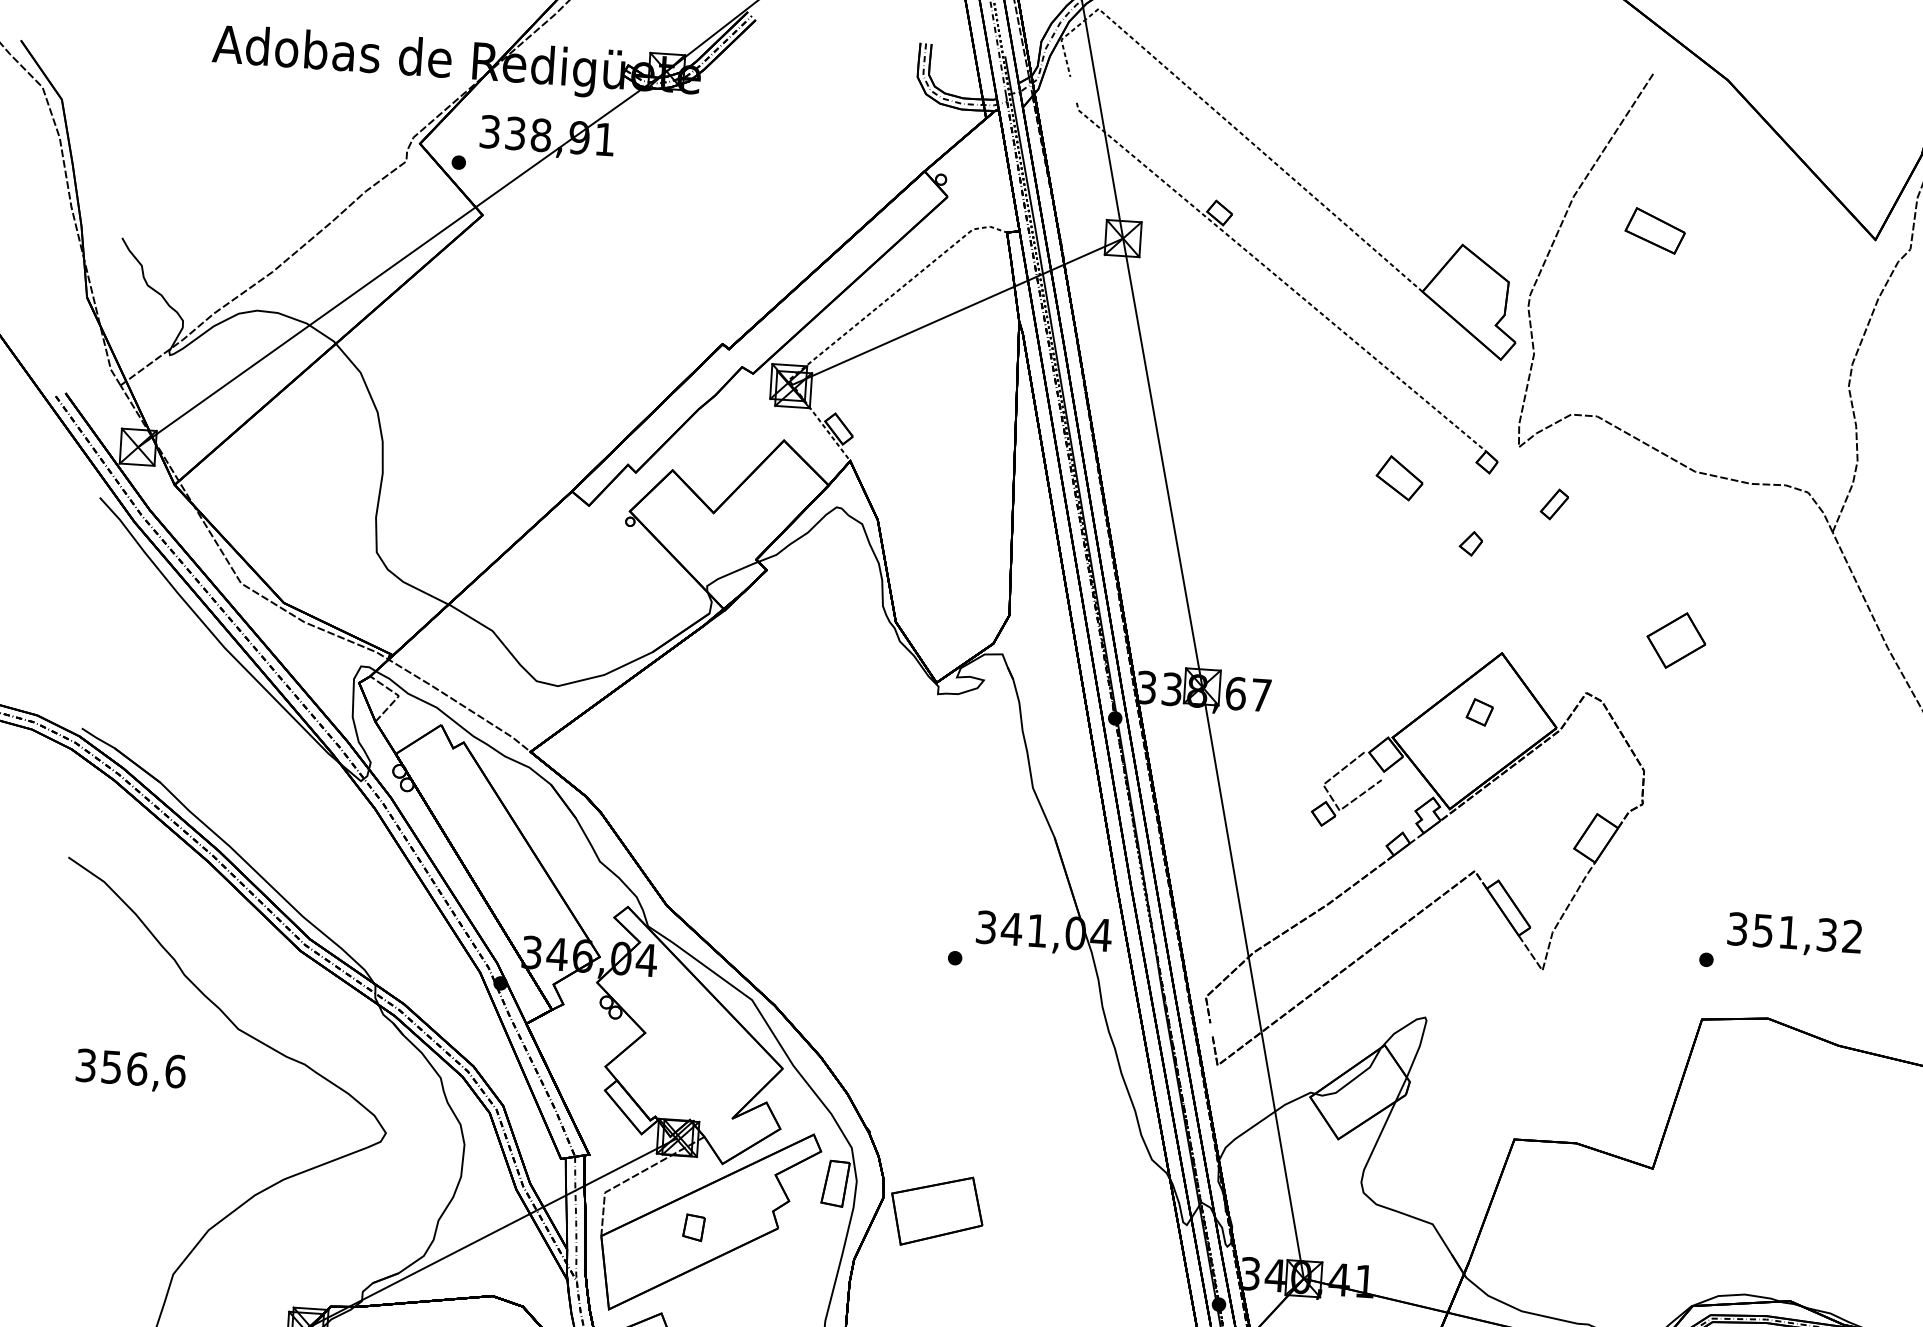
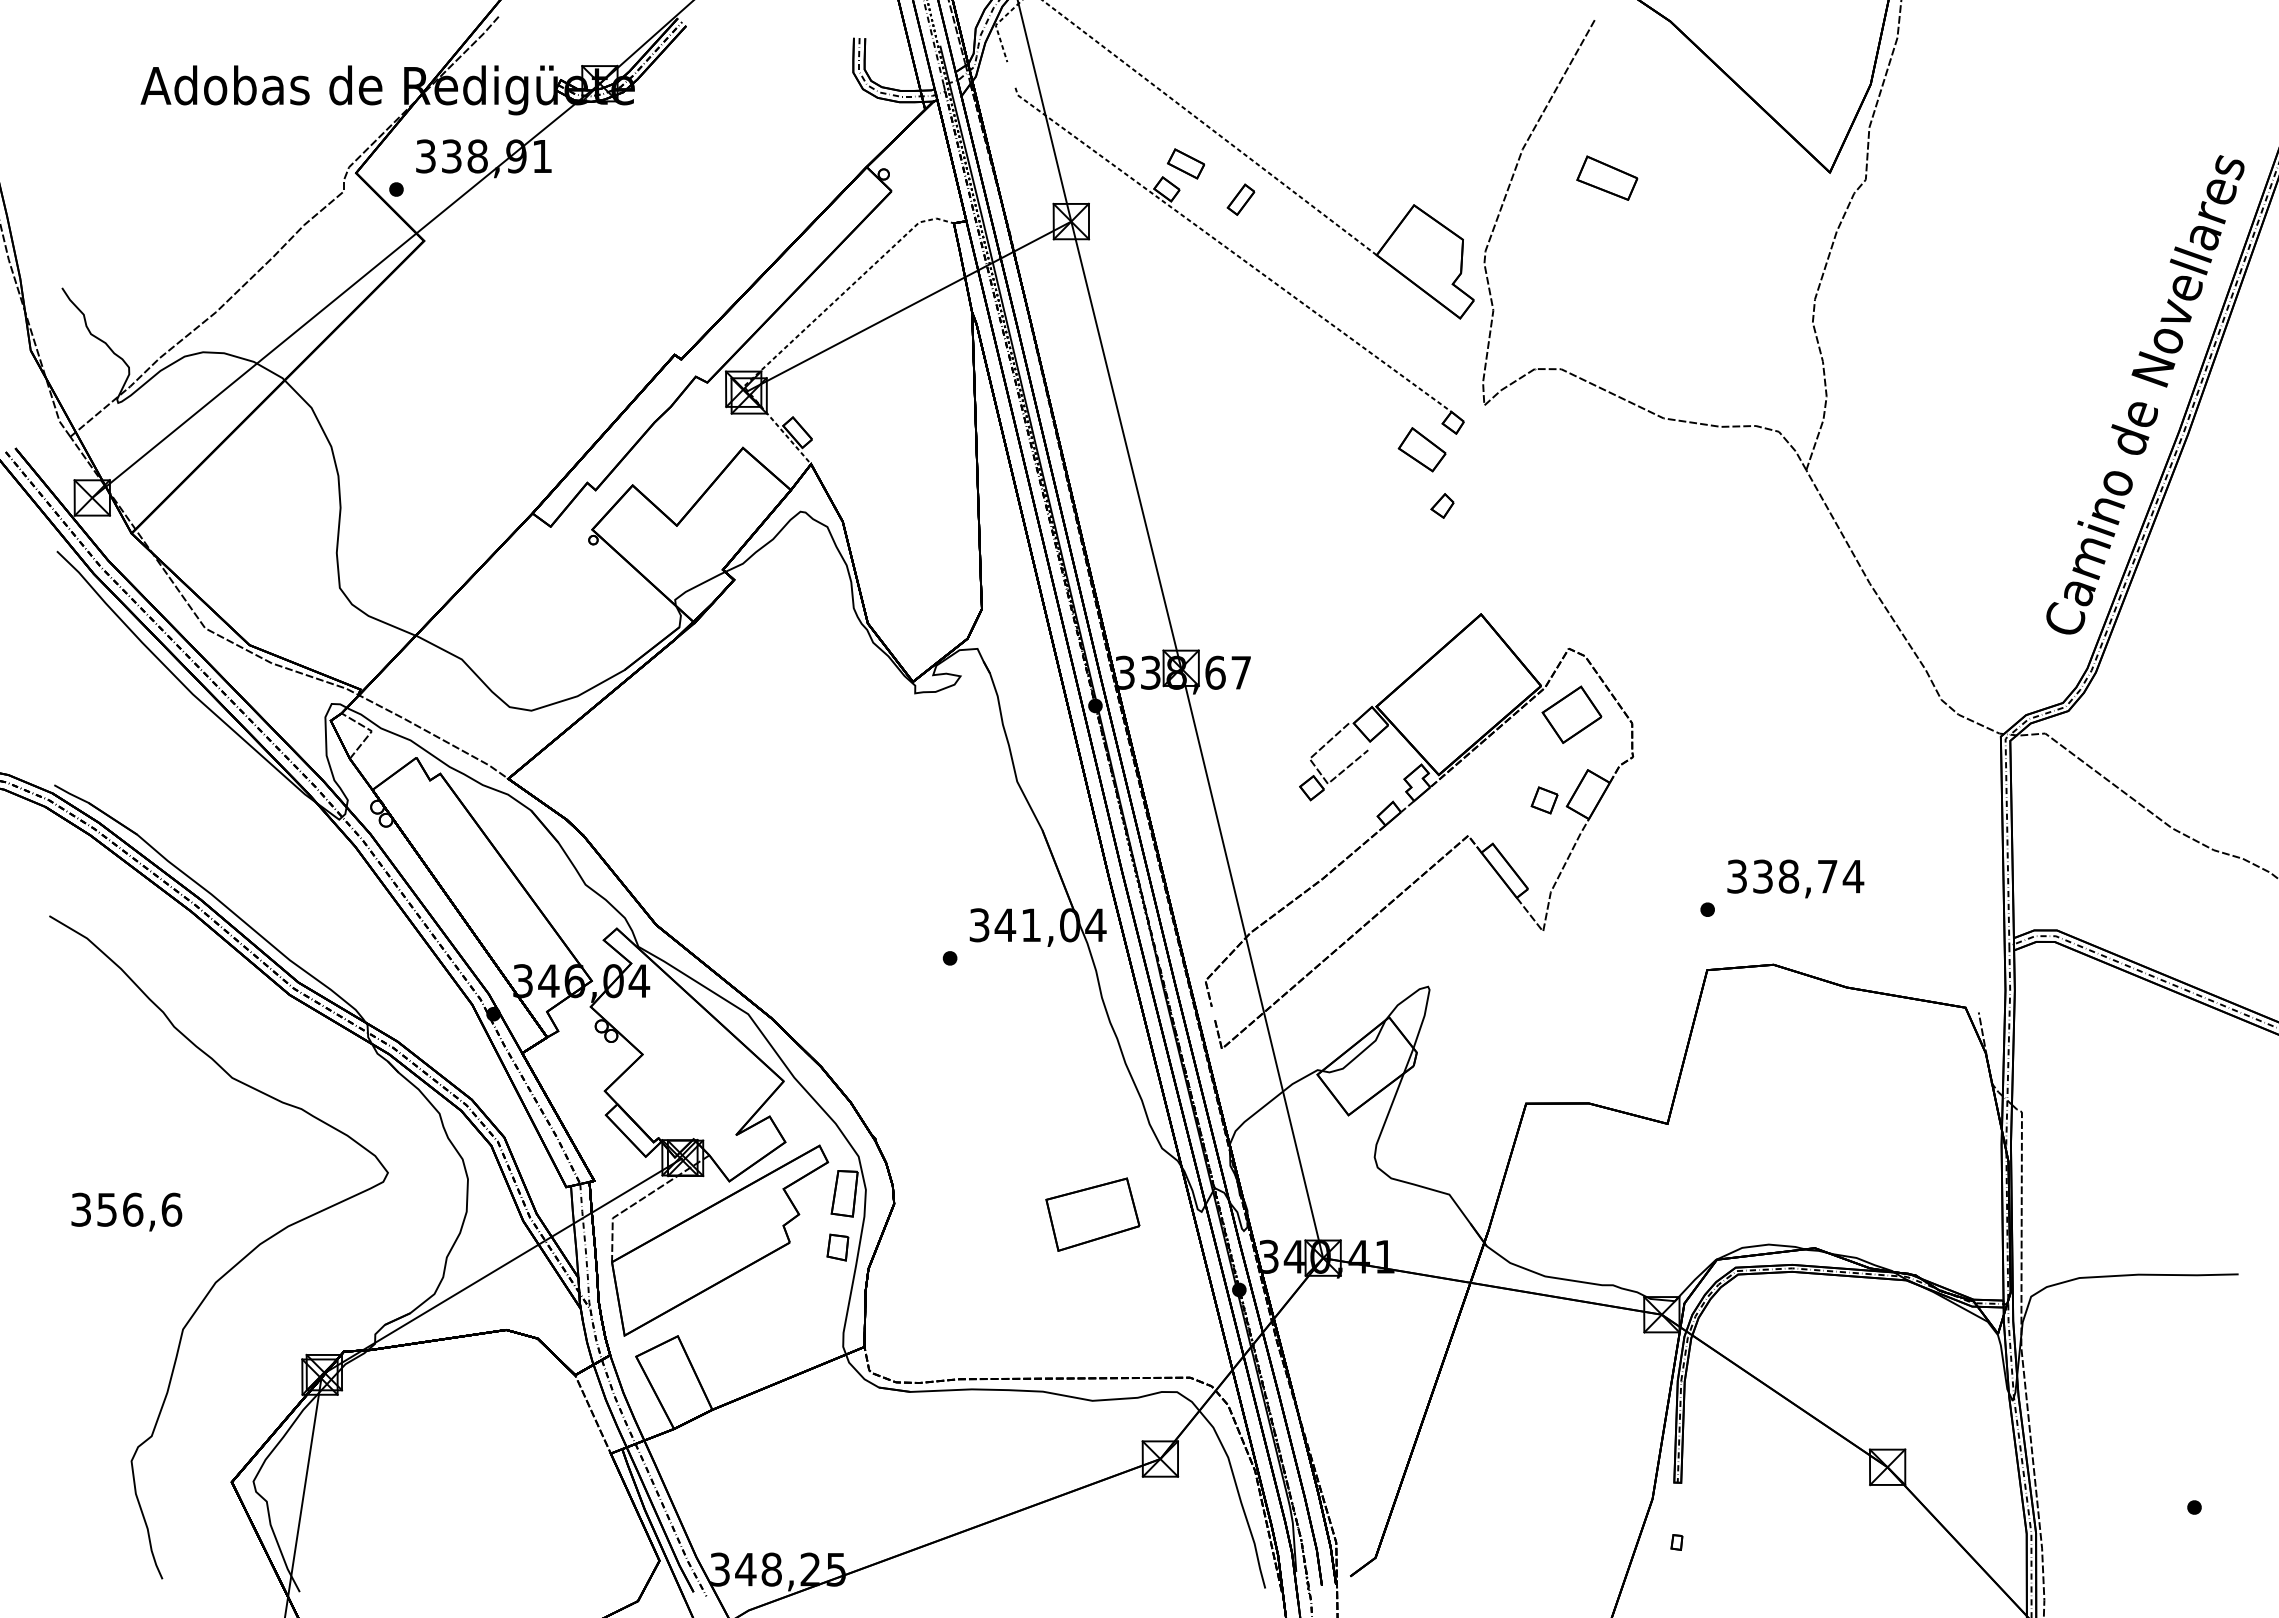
part: (1239, 188) -> (1185, 163), added
part: (1399, 477) -> (1421, 449), moved
part: (1554, 504) -> (1240, 199), moved
part: (1675, 640) -> (1571, 714), moved
part: (1479, 712) -> (1544, 800), moved
text: (1808, 933) -> (1808, 876), 351,32 -> 338,74
text: (130, 1070) -> (126, 1211), moved
part: (936, 1211) -> (1092, 1214), moved
part: (693, 1227) -> (837, 1247), moved

